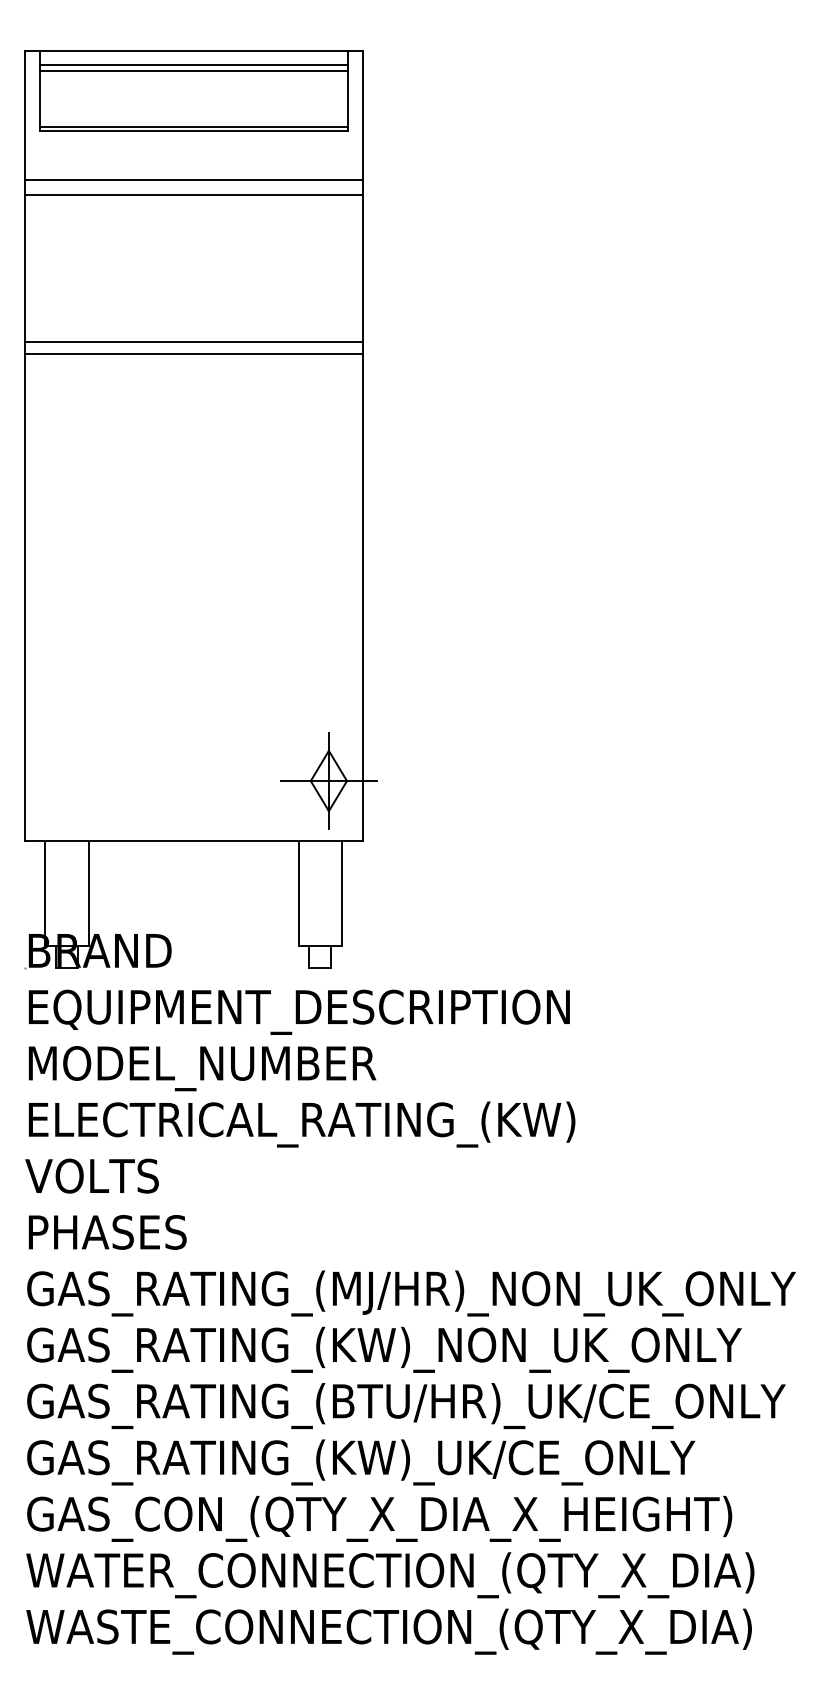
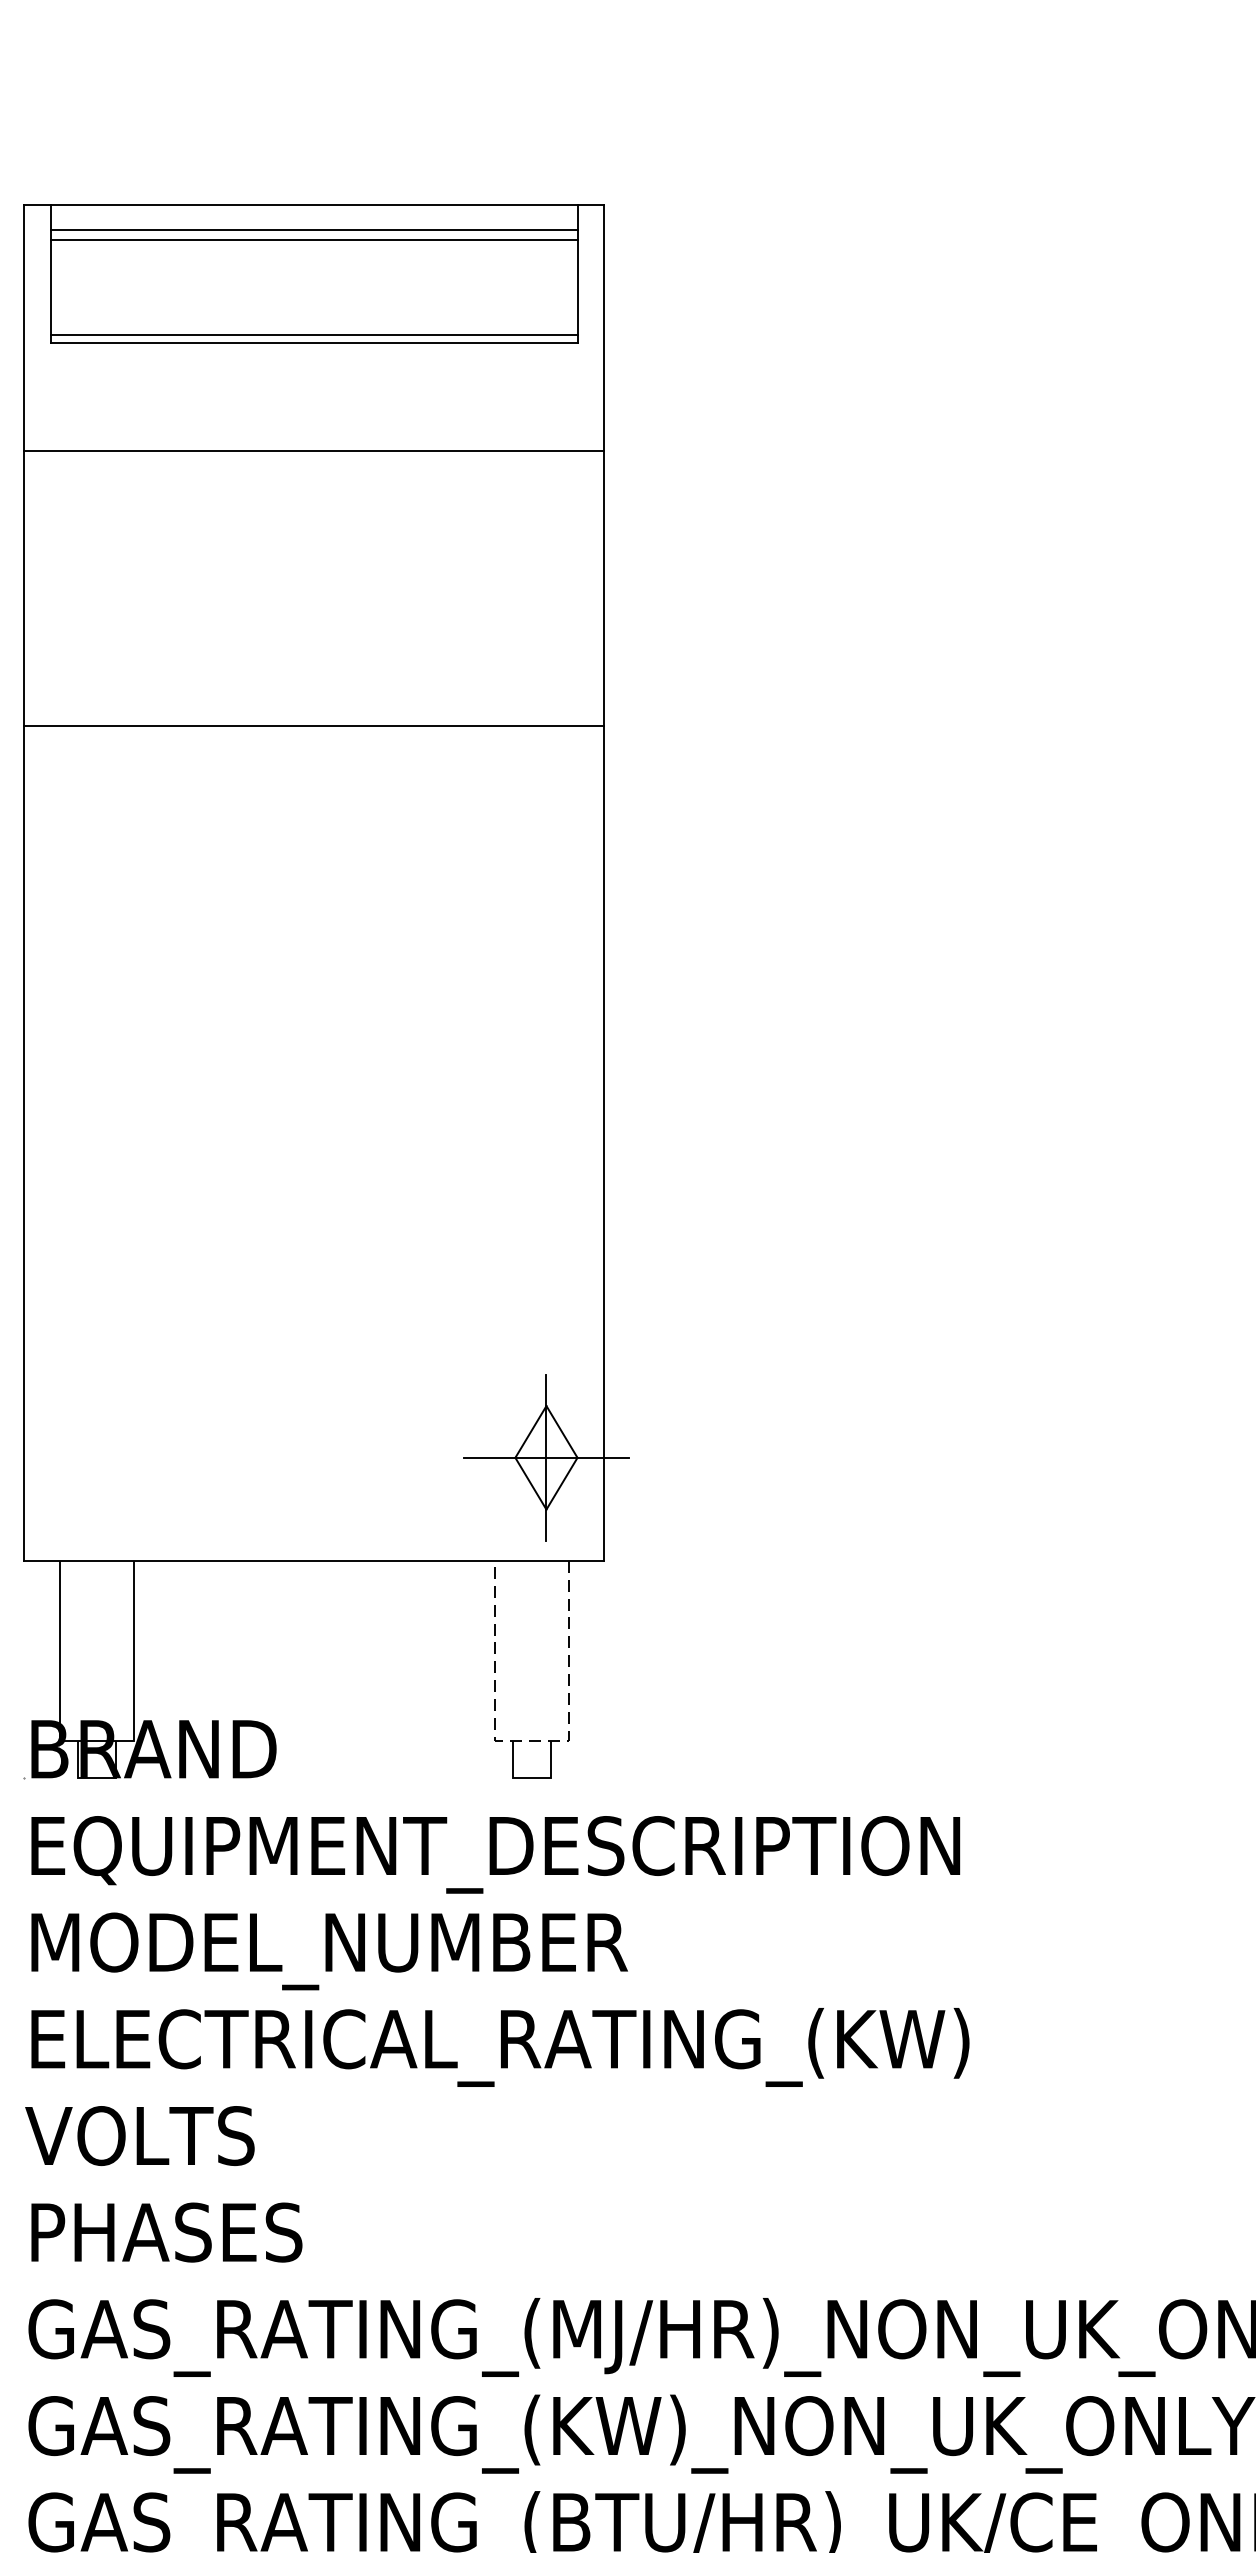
line: (193, 180) -> (314, 427), removed
line: (193, 342) -> (314, 705), removed
line: (320, 945) -> (532, 1740), solid -> dashed

